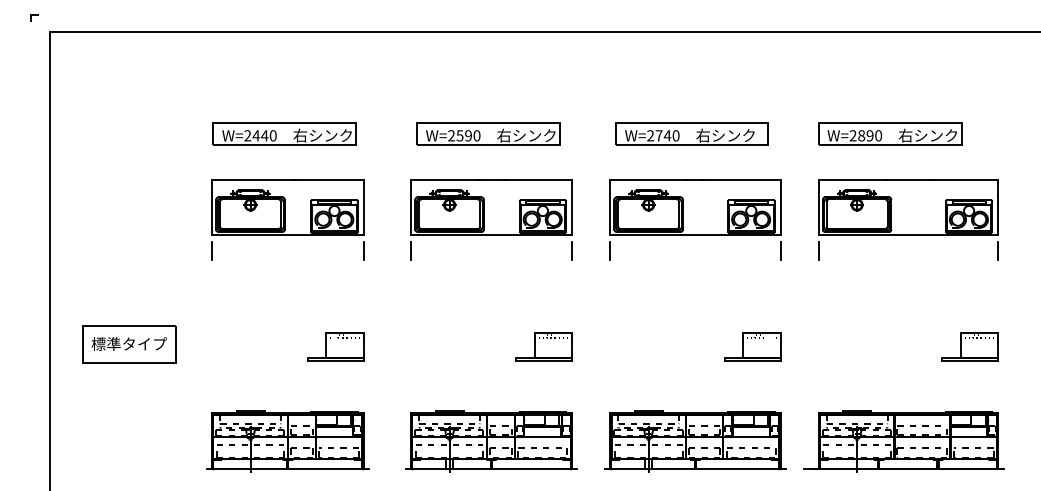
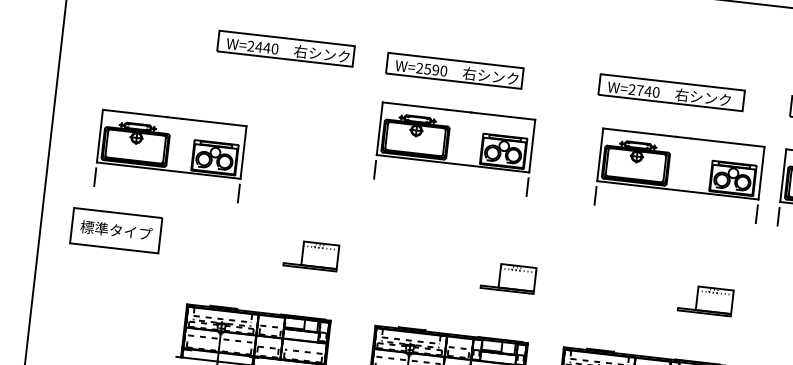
part: (488, 133) -> (454, 70), moved
part: (287, 219) -> (170, 155), moved
part: (491, 219) -> (454, 148), moved
part: (695, 219) -> (679, 175), moved

